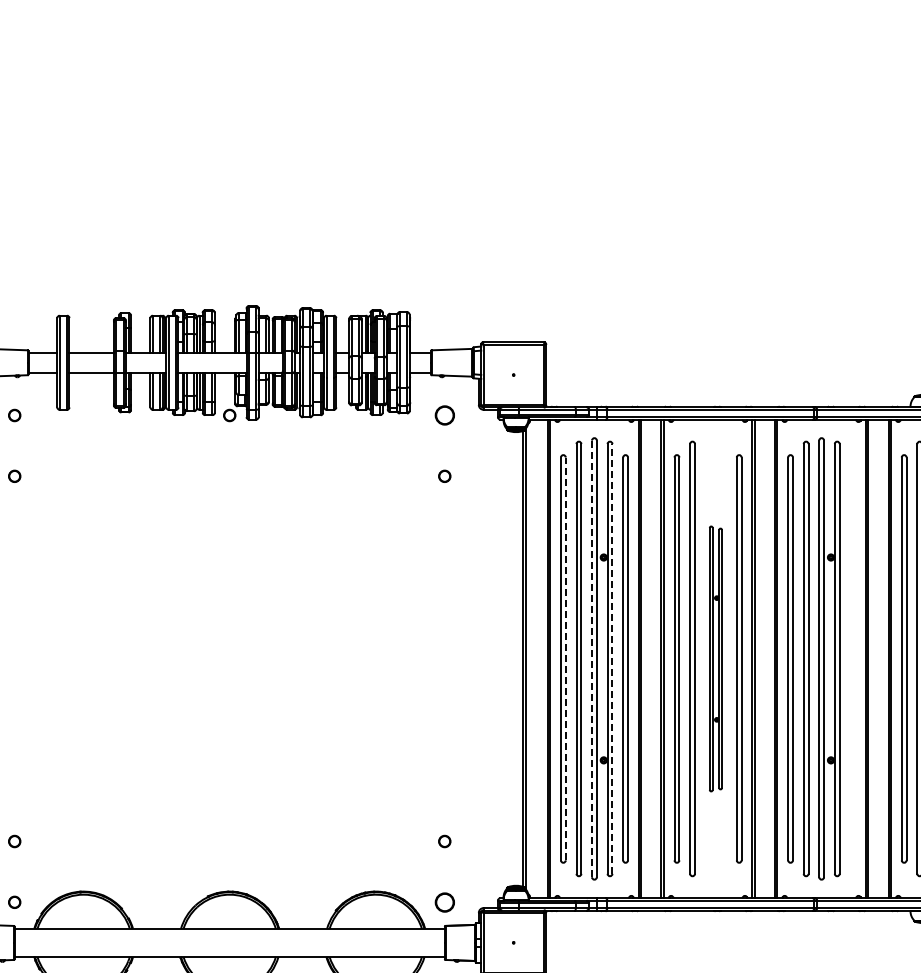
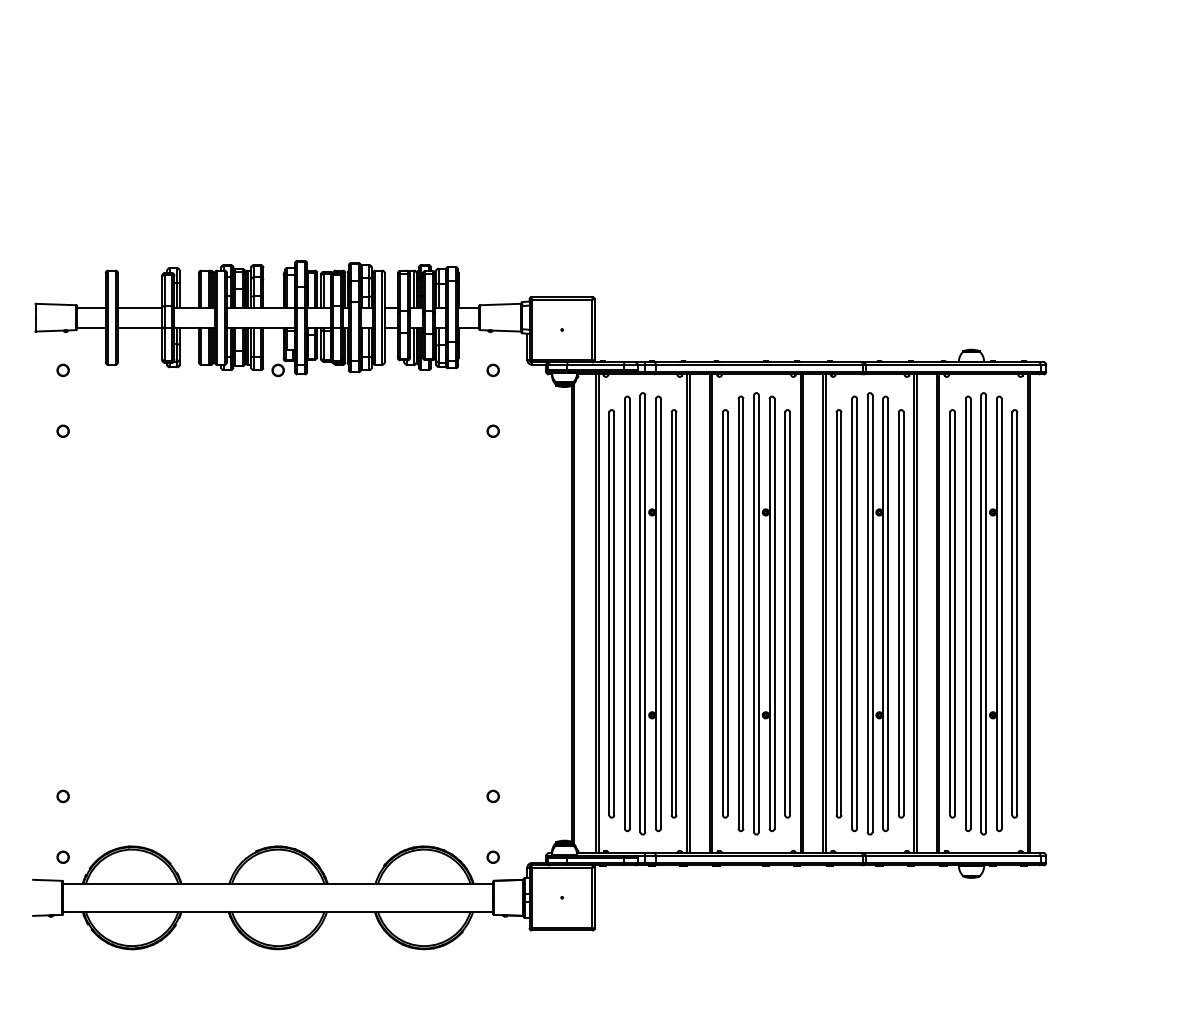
part: (444, 415) -> (492, 370), size x0.62
line: (566, 658) -> (614, 613), dashed -> solid
line: (612, 658) -> (660, 613), dashed -> solid
part: (716, 658) -> (764, 613), size x1.67
part: (853, 658) -> (901, 613), added
line: (592, 659) -> (640, 614), dashed -> solid
circle: (444, 901) -> (492, 856), size x0.62

